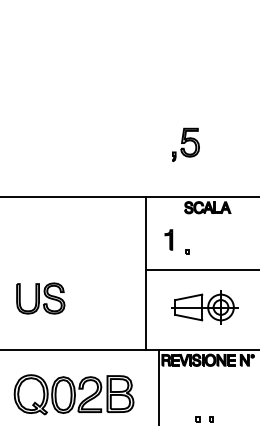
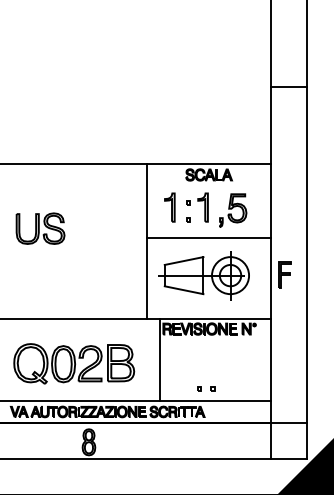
part: (186, 144) -> (233, 210), moved
part: (168, 239) -> (169, 207), size x1.43
part: (196, 239) -> (197, 207), added
part: (40, 298) -> (40, 228), moved
part: (202, 307) -> (203, 275), size x1.43

